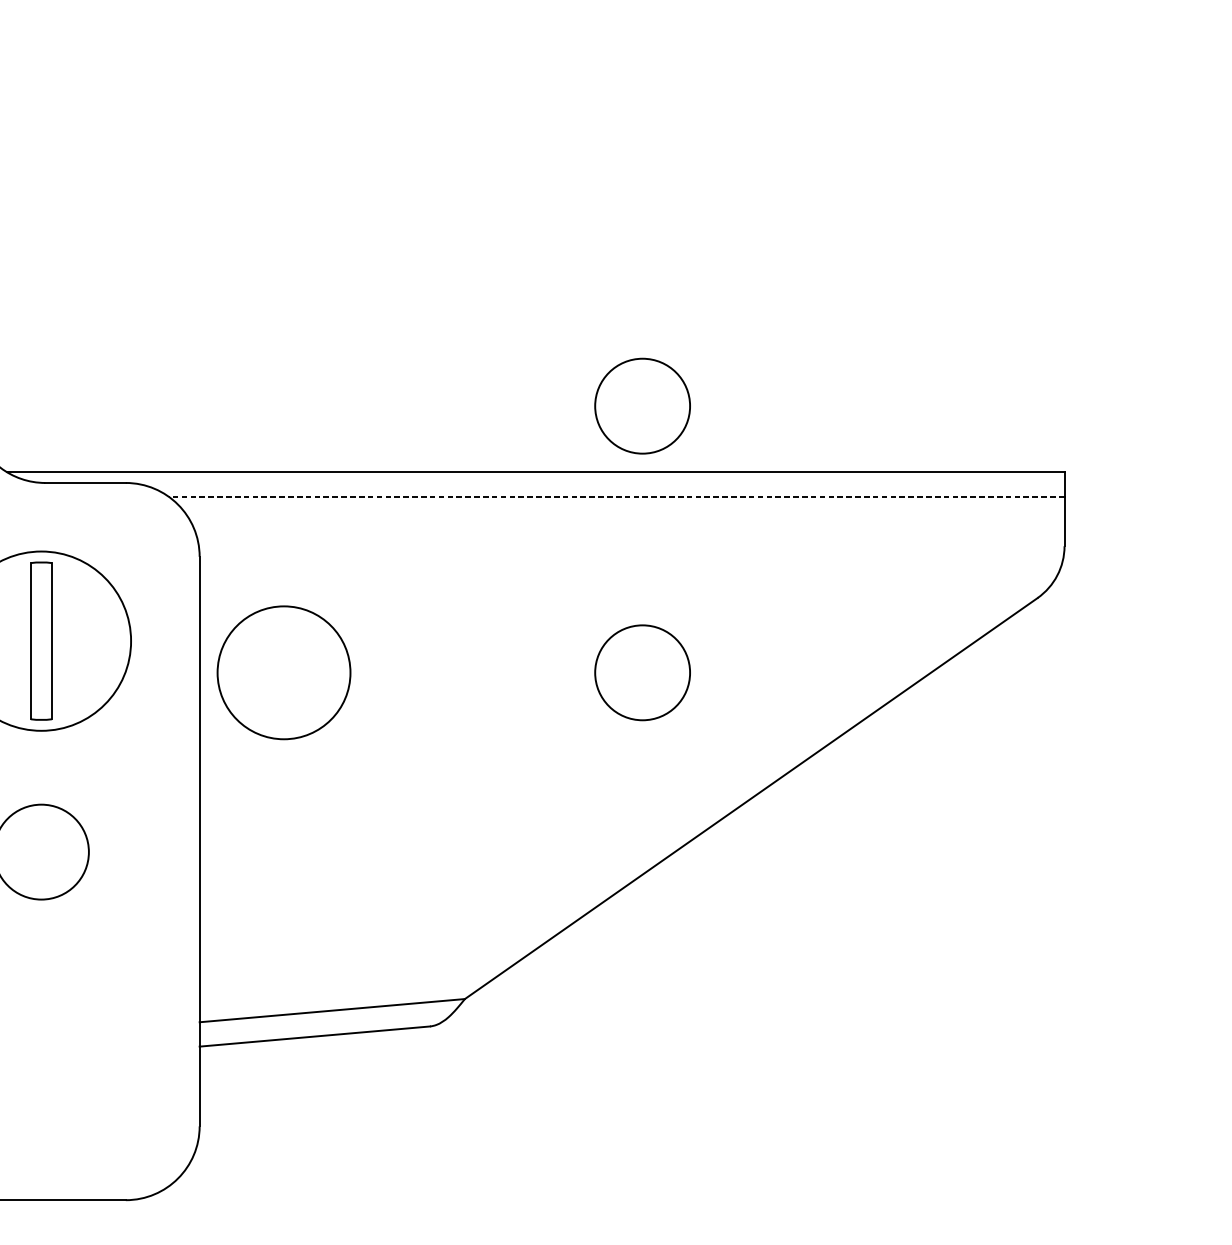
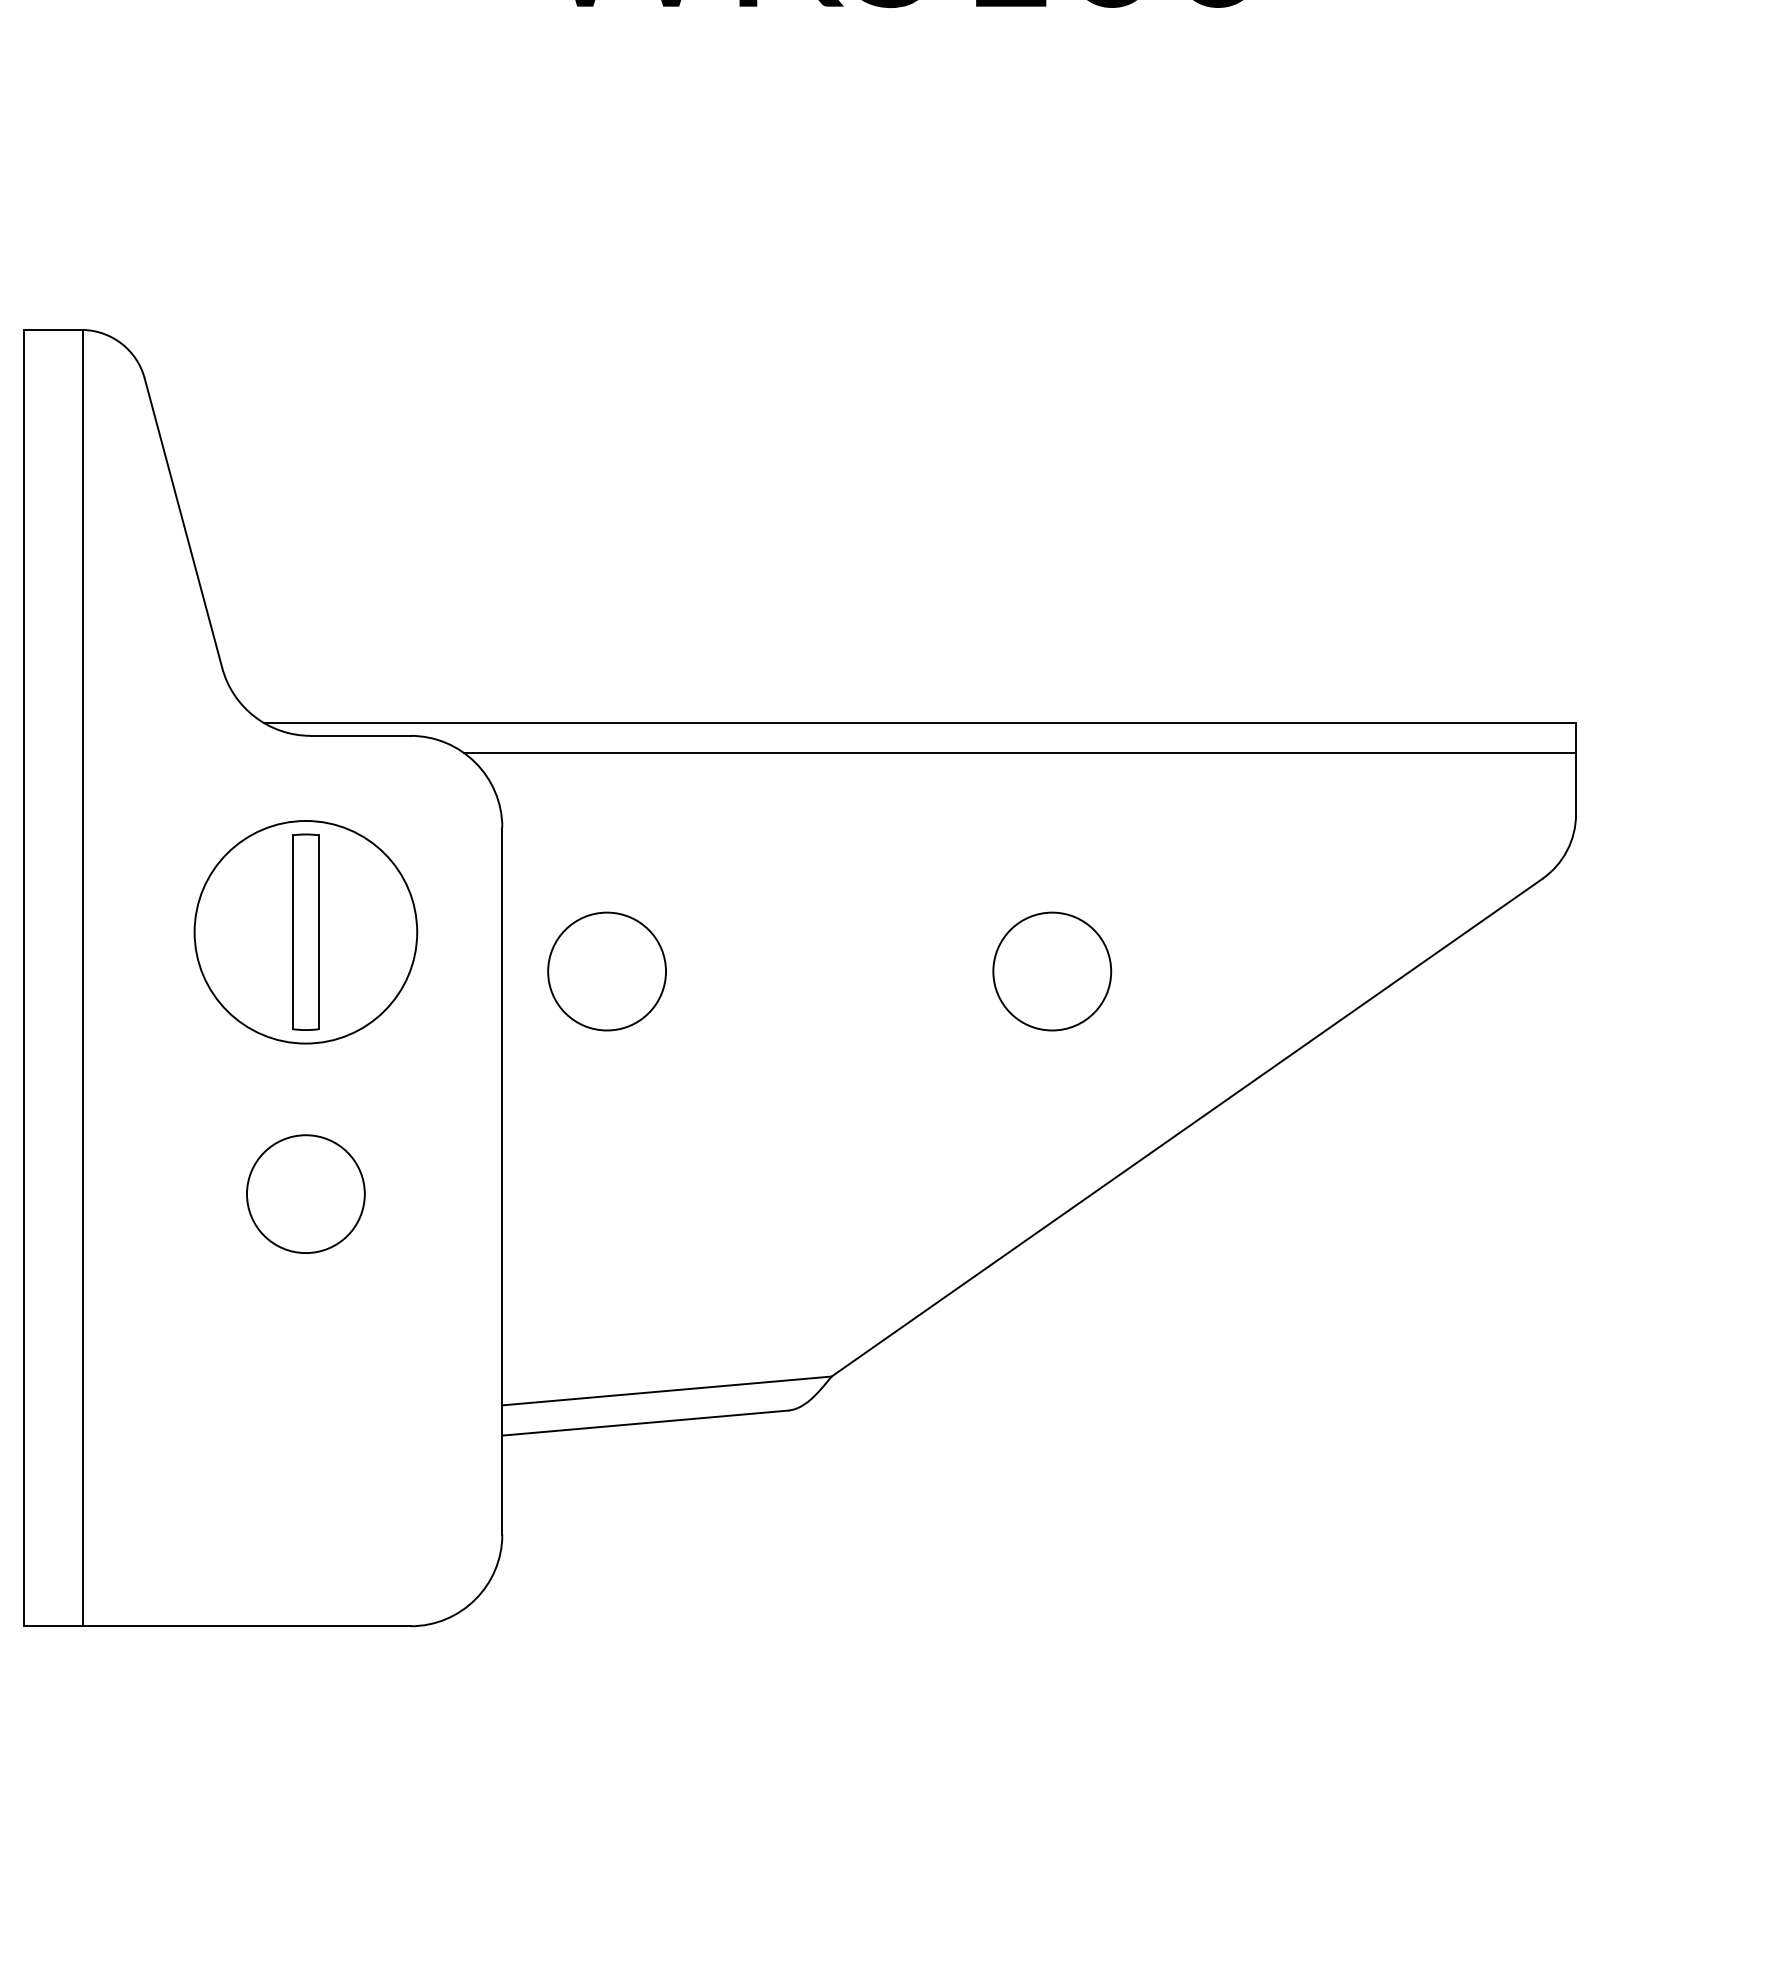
circle: (642, 406) -> (1052, 640), removed
line: (616, 496) -> (1019, 752), dashed -> solid
circle: (284, 672) -> (607, 971), size x0.71

